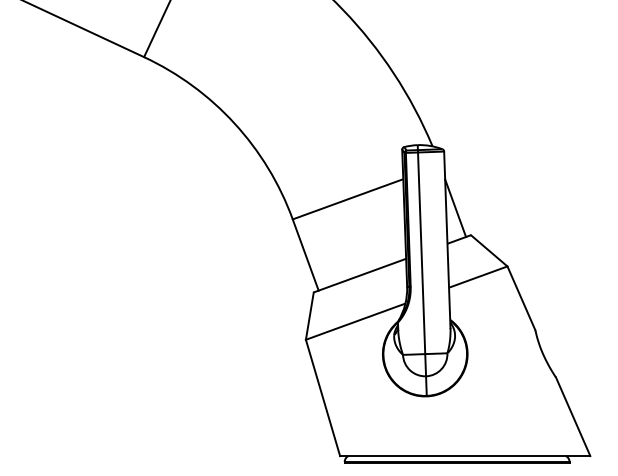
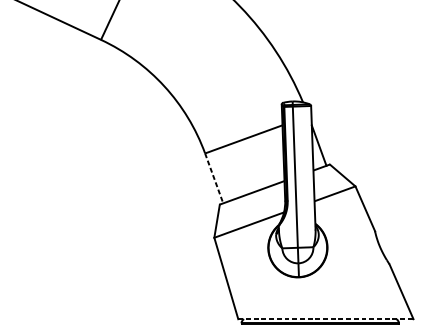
line: (305, 255) -> (214, 178), solid -> dashed
line: (465, 456) -> (326, 319), solid -> dashed

